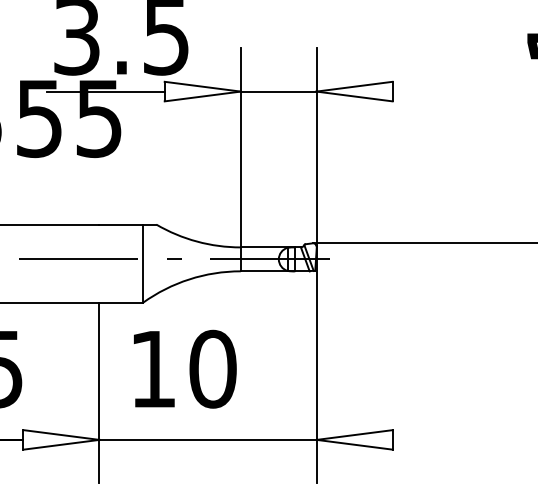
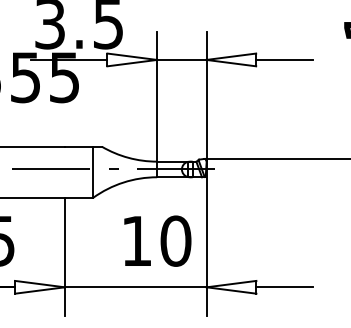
line: (435, 90) -> (284, 59), added
text: (184, 368) -> (157, 240), moved
line: (435, 440) -> (284, 287), added

